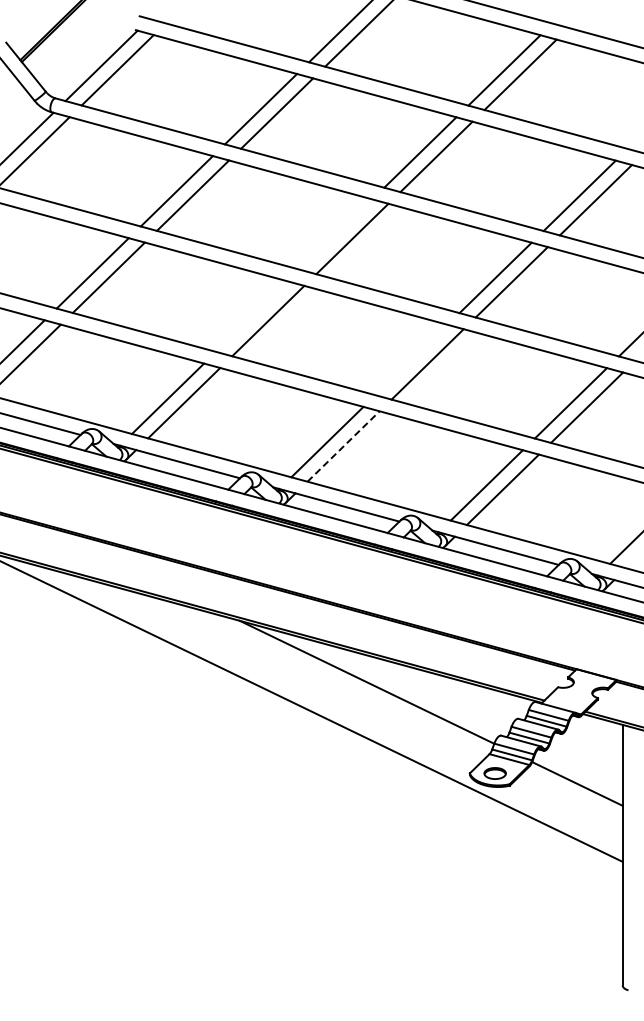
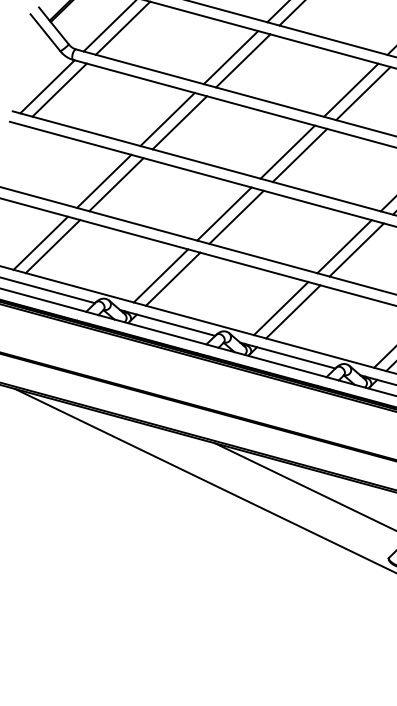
line: (336, 234) -> (287, 152), added
line: (252, 316) -> (224, 213), added
line: (411, 359) -> (344, 246), added
line: (343, 446) -> (293, 311), dashed -> solid

